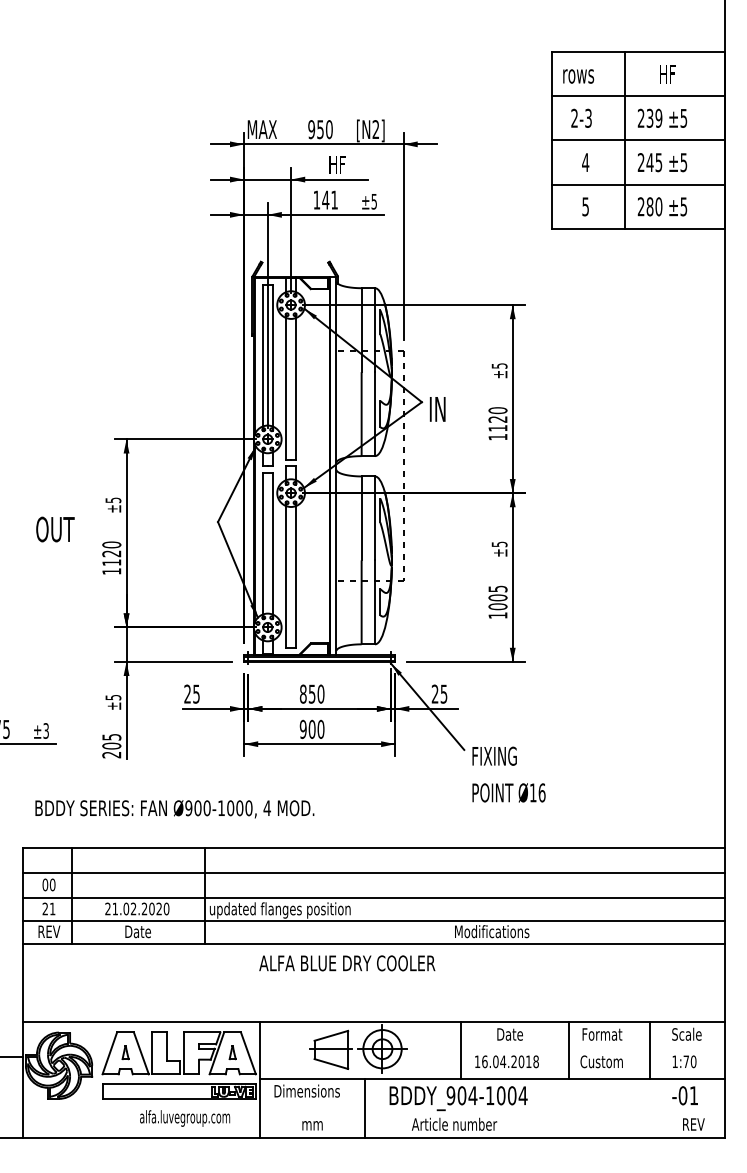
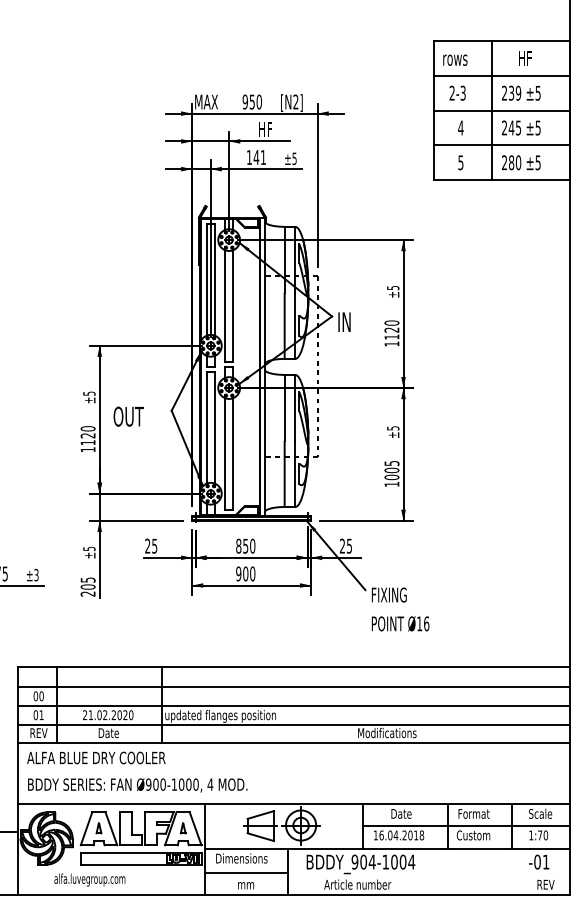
text: (55, 529) -> (128, 416), moved
text: (174, 809) -> (137, 785), moved
text: (45, 908) -> (35, 714), 21 -> 01
text: (347, 963) -> (96, 758), moved
line: (592, 1049) -> (466, 825), added
line: (312, 1109) -> (246, 872), added
text: (185, 1118) -> (90, 880), moved

